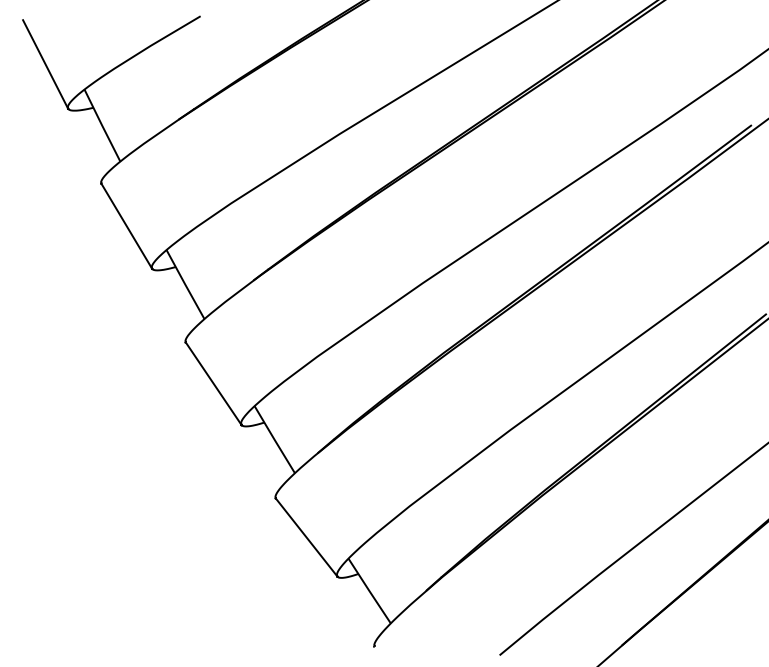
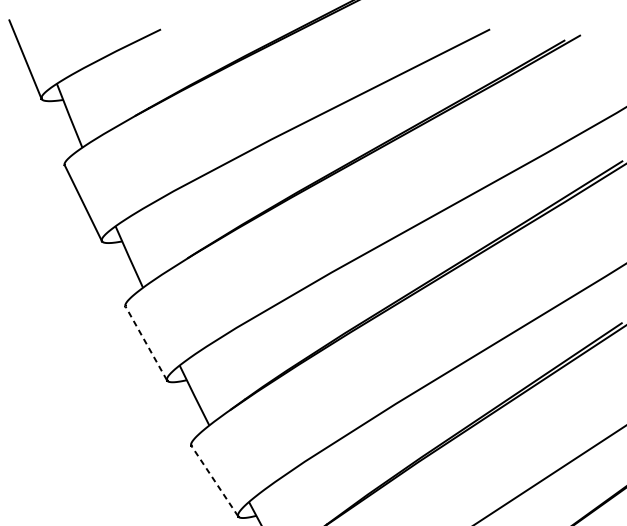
line: (213, 383) -> (146, 343), solid -> dashed
line: (306, 537) -> (214, 481), solid -> dashed

